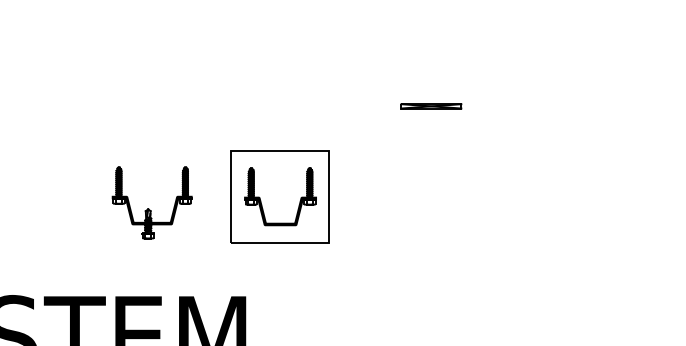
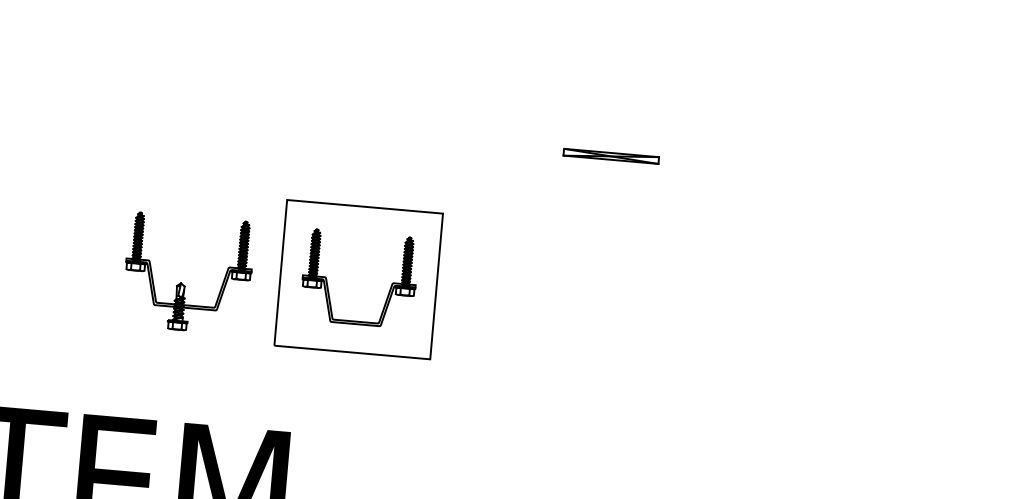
part: (149, 208) -> (183, 282), moved

